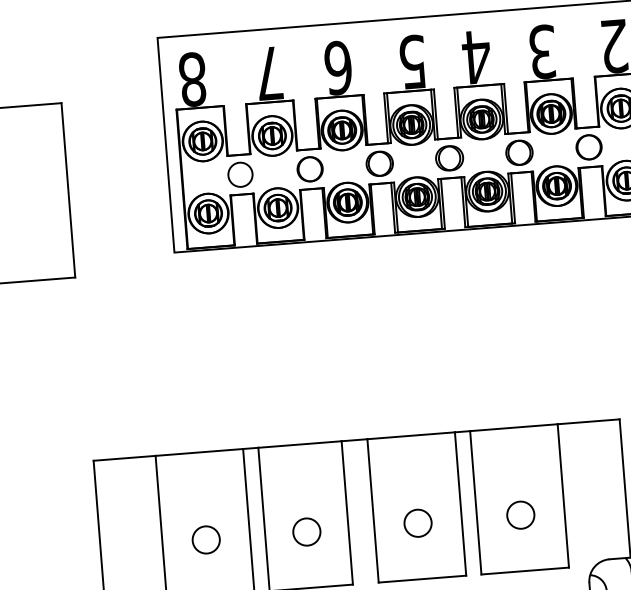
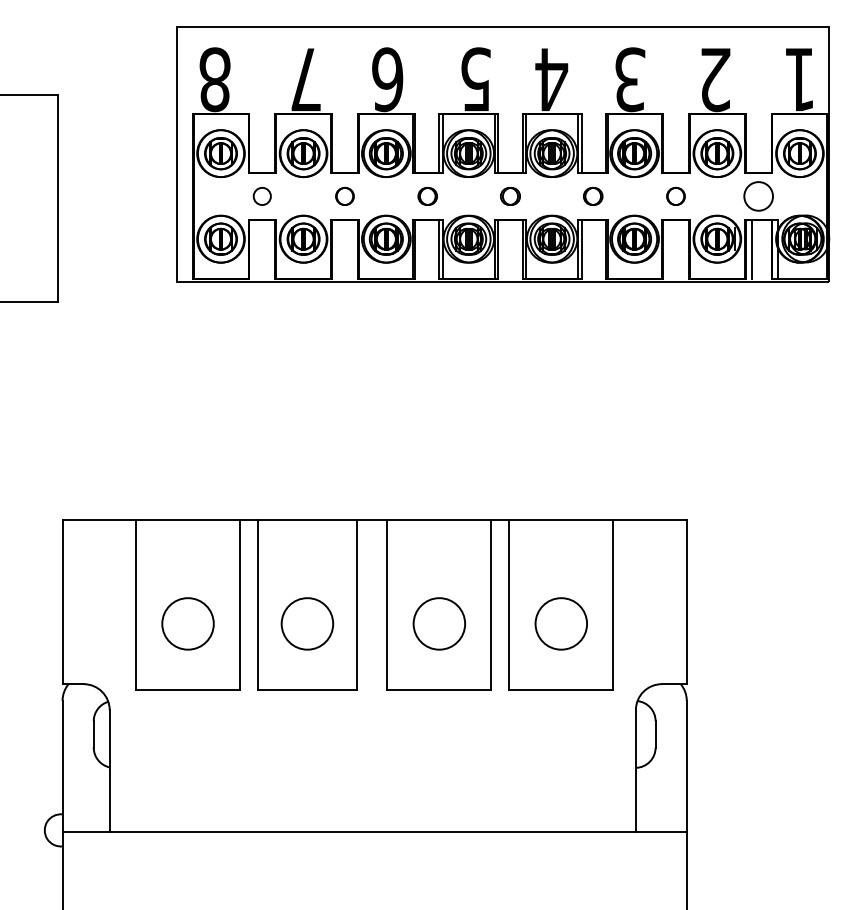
part: (588, 147) -> (675, 196), size x0.6
part: (518, 152) -> (592, 196), size x0.6
part: (449, 158) -> (510, 196), size x0.6
part: (379, 163) -> (427, 196), size x0.6
part: (309, 169) -> (344, 196), size x0.6
circle: (239, 174) -> (261, 196), size x0.6
circle: (520, 514) -> (561, 623), size x1.6
circle: (418, 522) -> (439, 623), size x1.6
circle: (306, 531) -> (307, 623), size x1.6
circle: (205, 539) -> (187, 623), size x1.6

